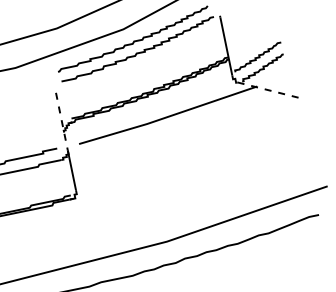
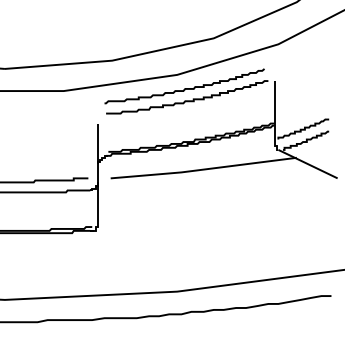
line: (270, 90) -> (308, 164), dashed -> solid
line: (62, 122) -> (98, 153), dashed -> solid

